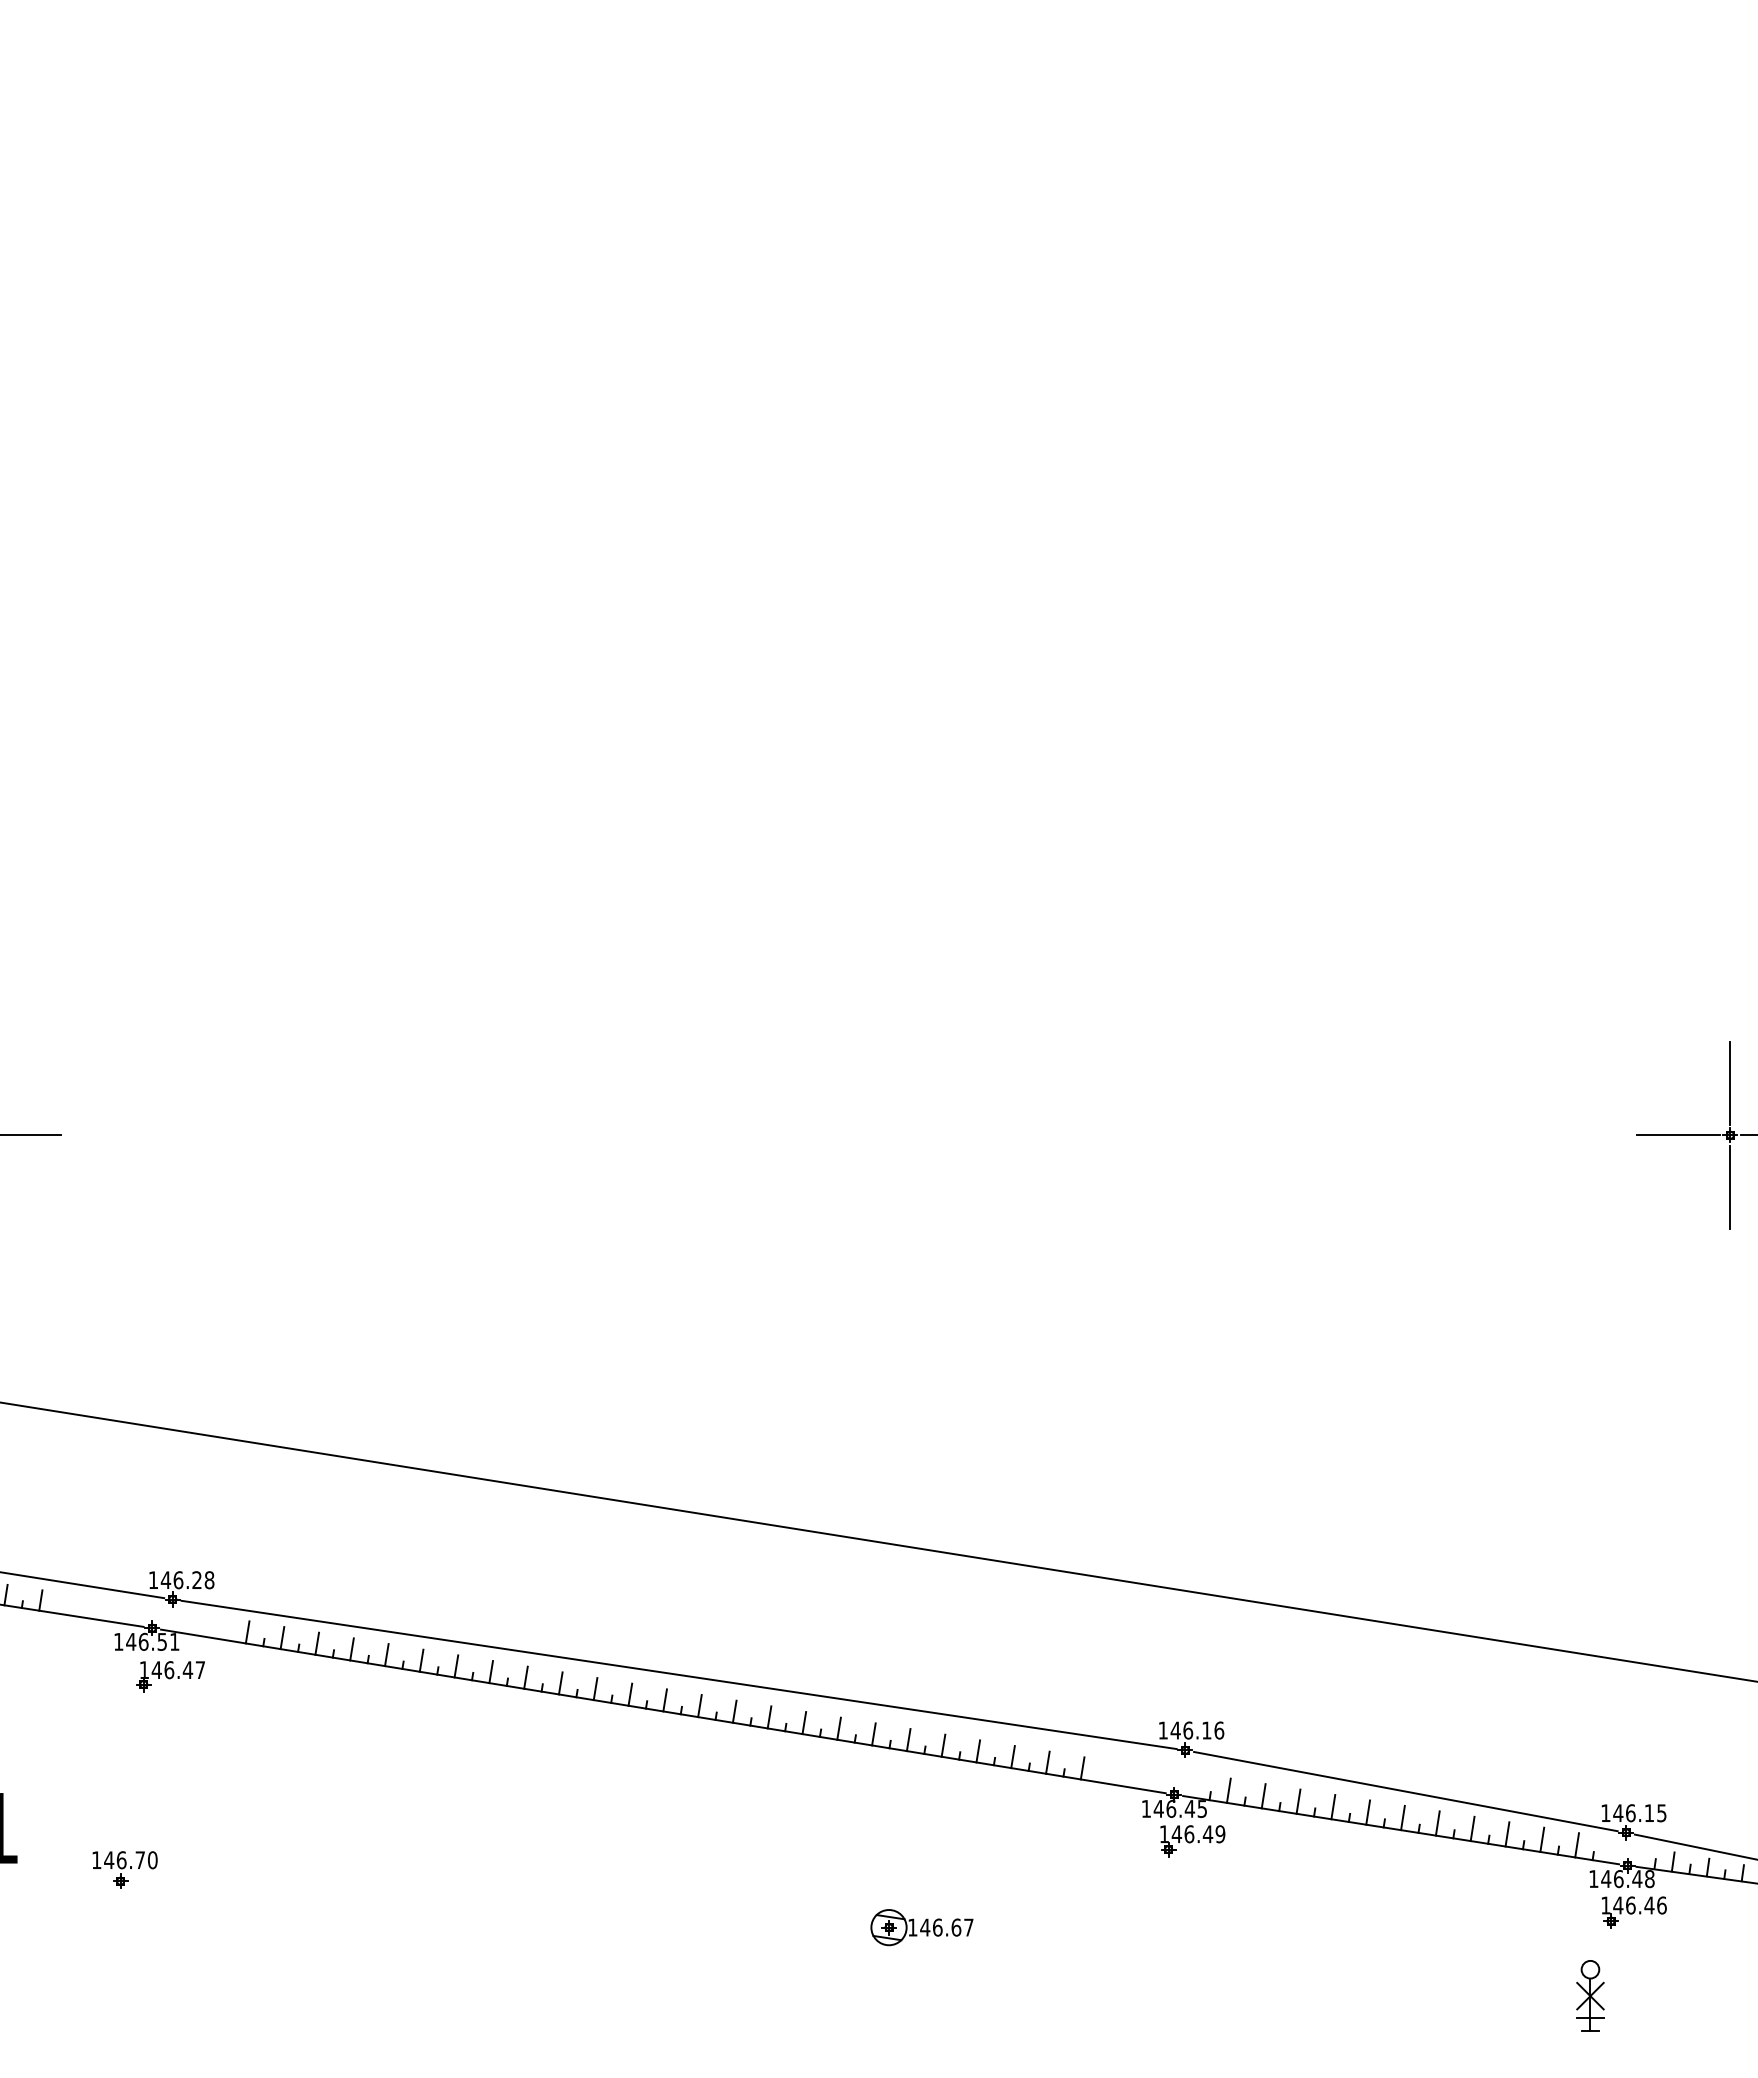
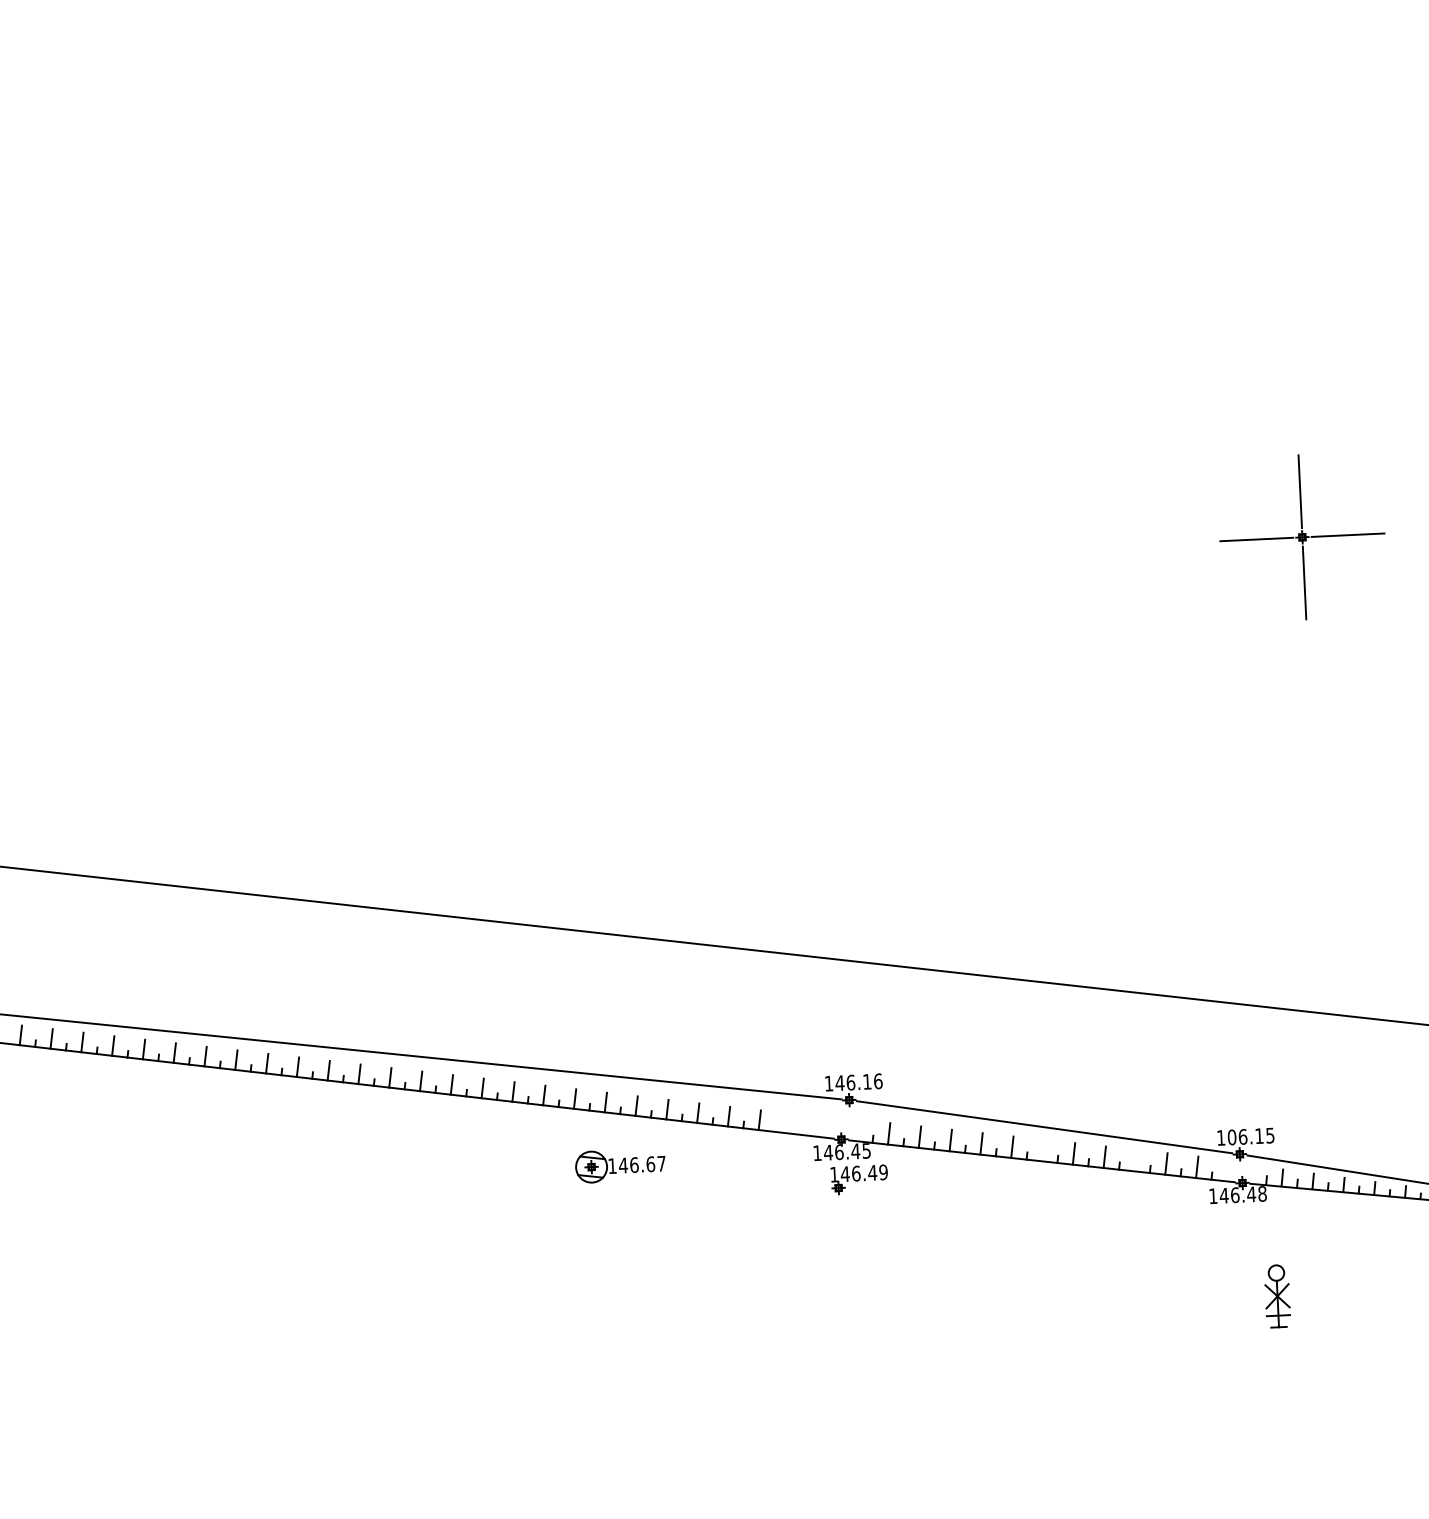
text: (1618, 1813) -> (1232, 1137), 146.15 -> 106.15
line: (1402, 1817) -> (1042, 1150), removed
line: (1507, 1834) -> (1135, 1160), removed
part: (1634, 1912) -> (1250, 1223), removed
part: (921, 1927) -> (620, 1165), moved
part: (1590, 1995) -> (1277, 1295), moved

